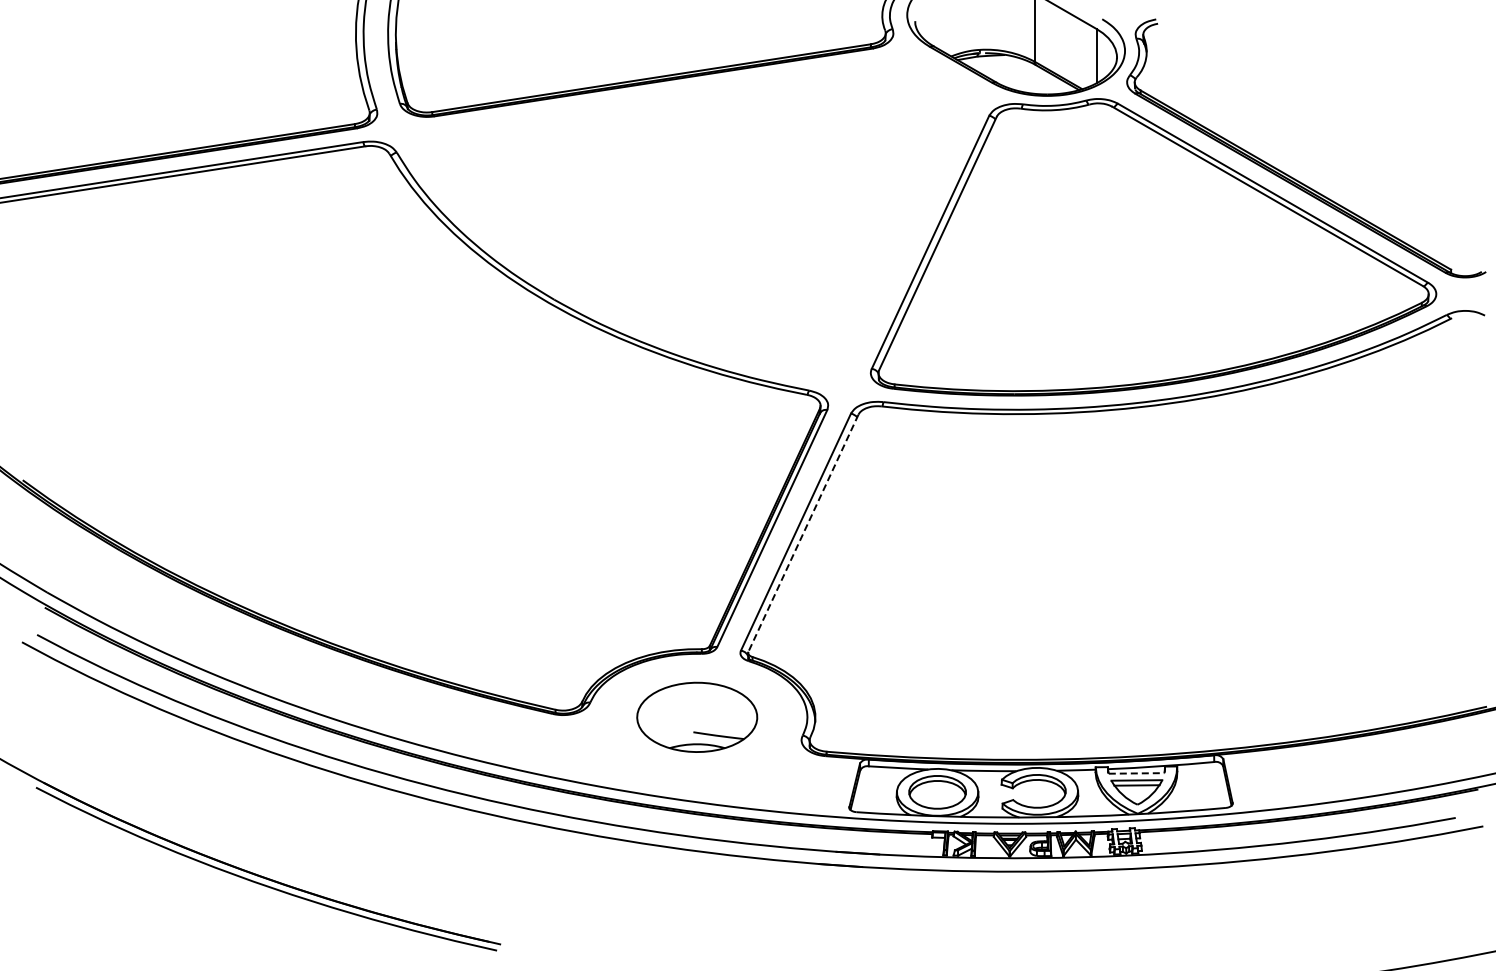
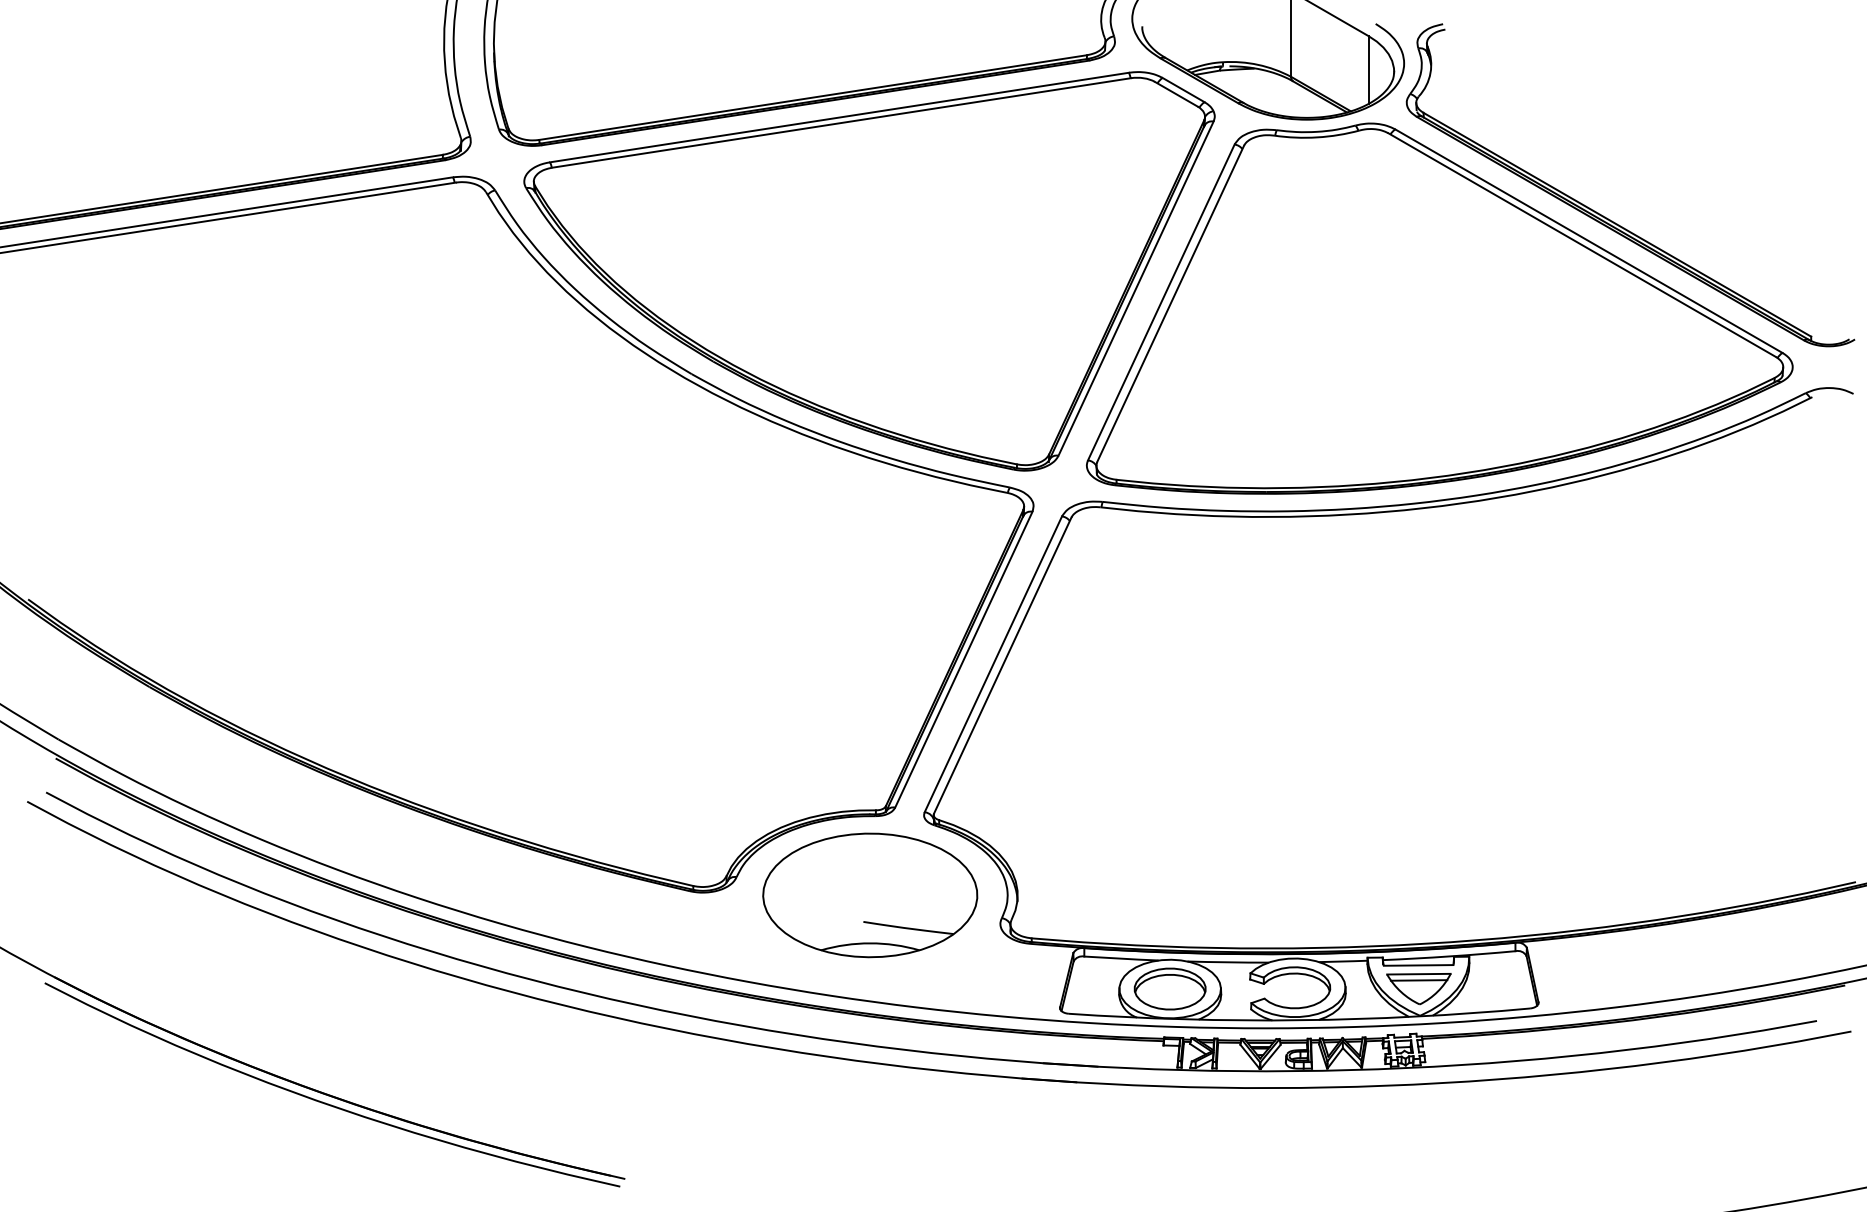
part: (696, 216) -> (869, 270), added
line: (803, 533) -> (1002, 665), dashed -> solid
part: (696, 717) -> (869, 895), size x1.43
line: (1136, 773) -> (1418, 965), dashed -> solid

